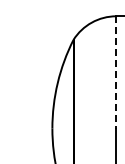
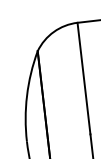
line: (116, 72) -> (84, 78), dashed -> solid

